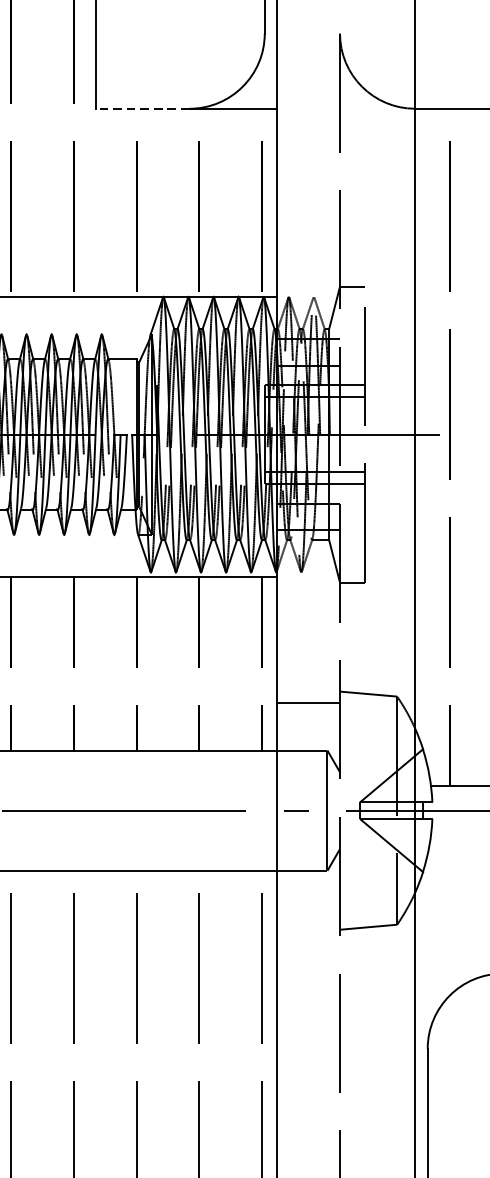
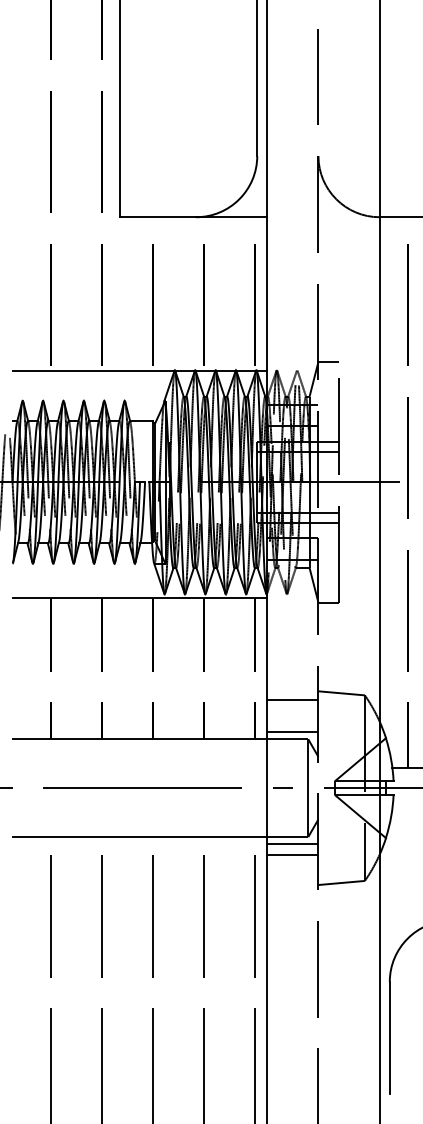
line: (142, 109) -> (157, 217), dashed -> solid
line: (308, 742) -> (292, 732), added
line: (308, 879) -> (292, 844), added
line: (308, 893) -> (292, 855), added

